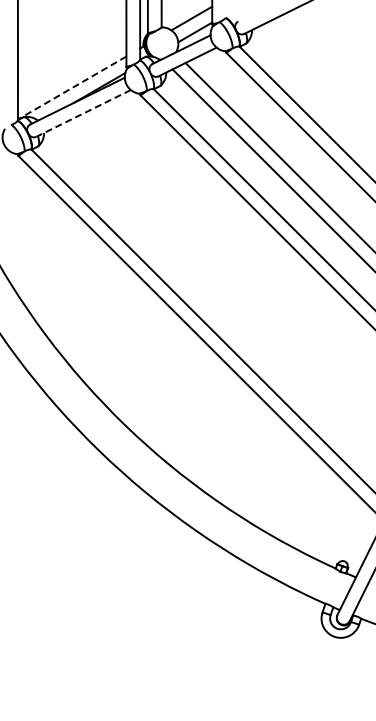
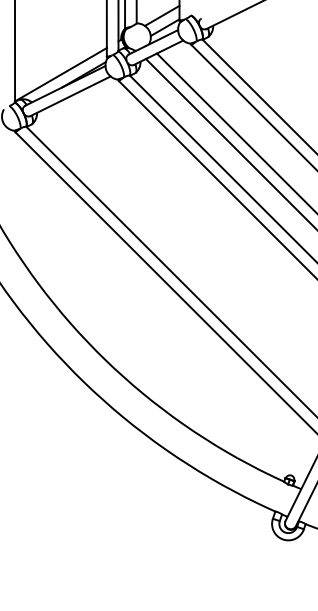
line: (72, 88) -> (61, 75), dashed -> solid
line: (83, 113) -> (70, 96), dashed -> solid

